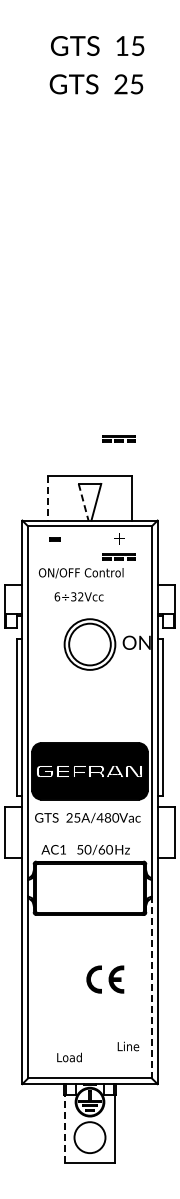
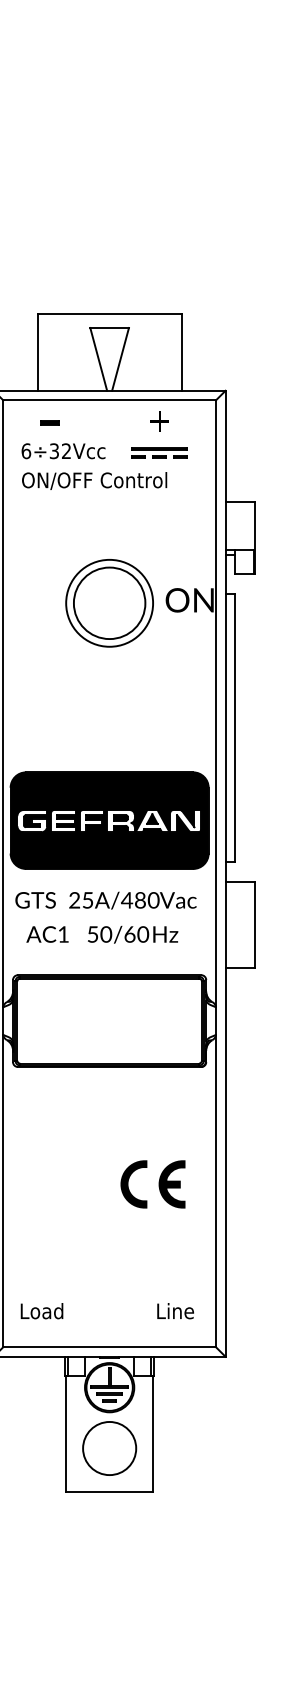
part: (118, 438) -> (158, 250), removed
line: (48, 498) -> (38, 352), dashed -> solid
line: (83, 502) -> (98, 359), dashed -> solid
text: (78, 596) -> (62, 450), moved
text: (85, 849) -> (101, 934), moved
part: (105, 979) -> (153, 1184), moved
line: (151, 987) -> (215, 1191), dashed -> solid
text: (128, 1046) -> (175, 1311), moved
text: (69, 1057) -> (41, 1311), moved
line: (64, 1129) -> (65, 1434), dashed -> solid

